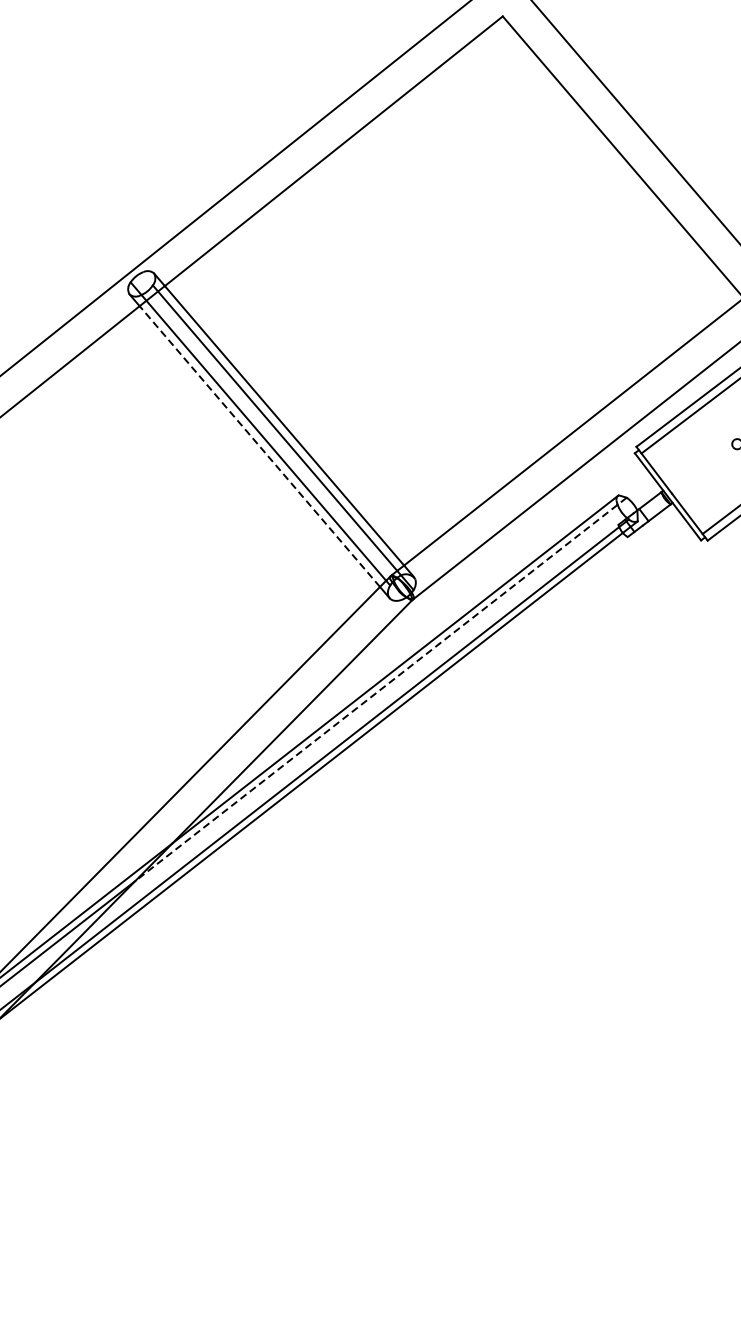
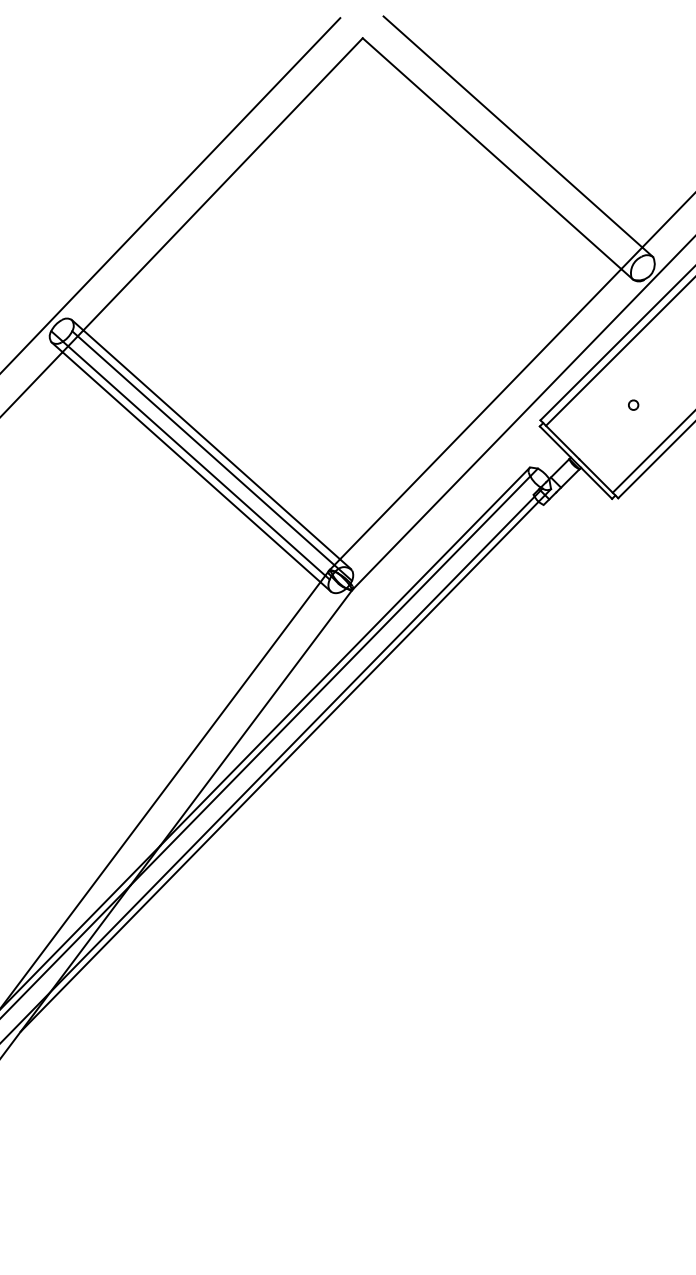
line: (259, 446) -> (191, 467), dashed -> solid
line: (380, 689) -> (333, 677), dashed -> solid

